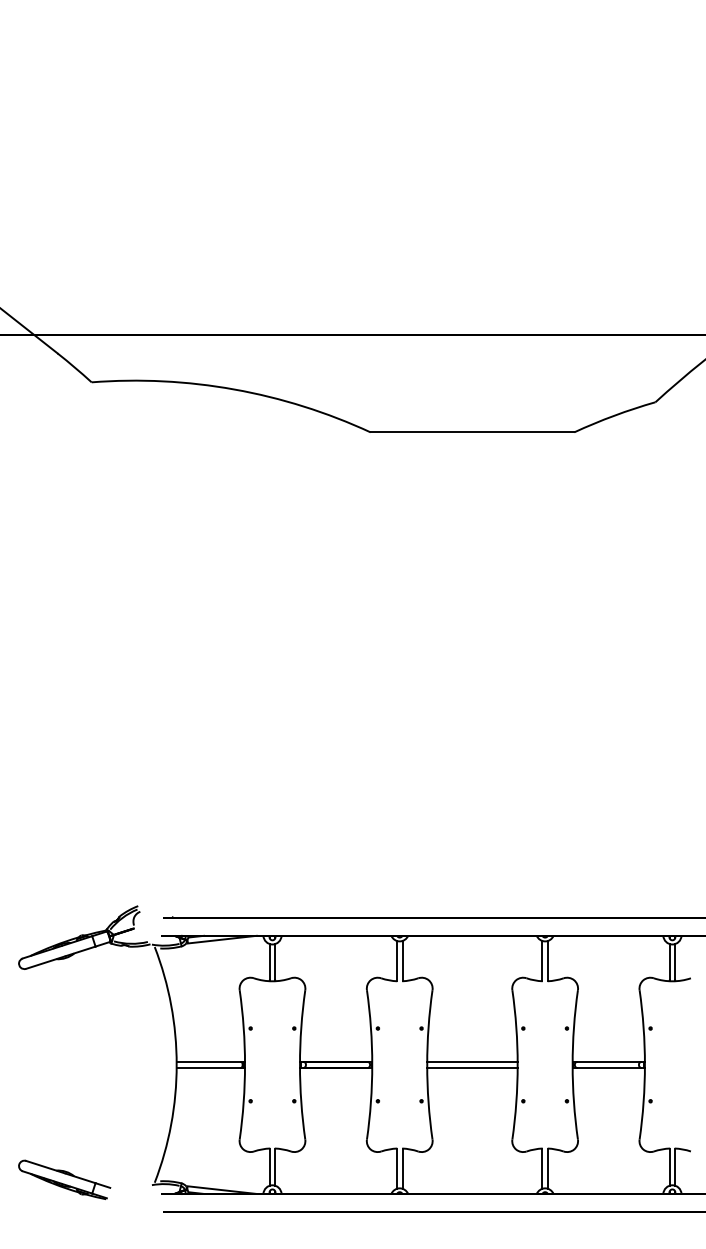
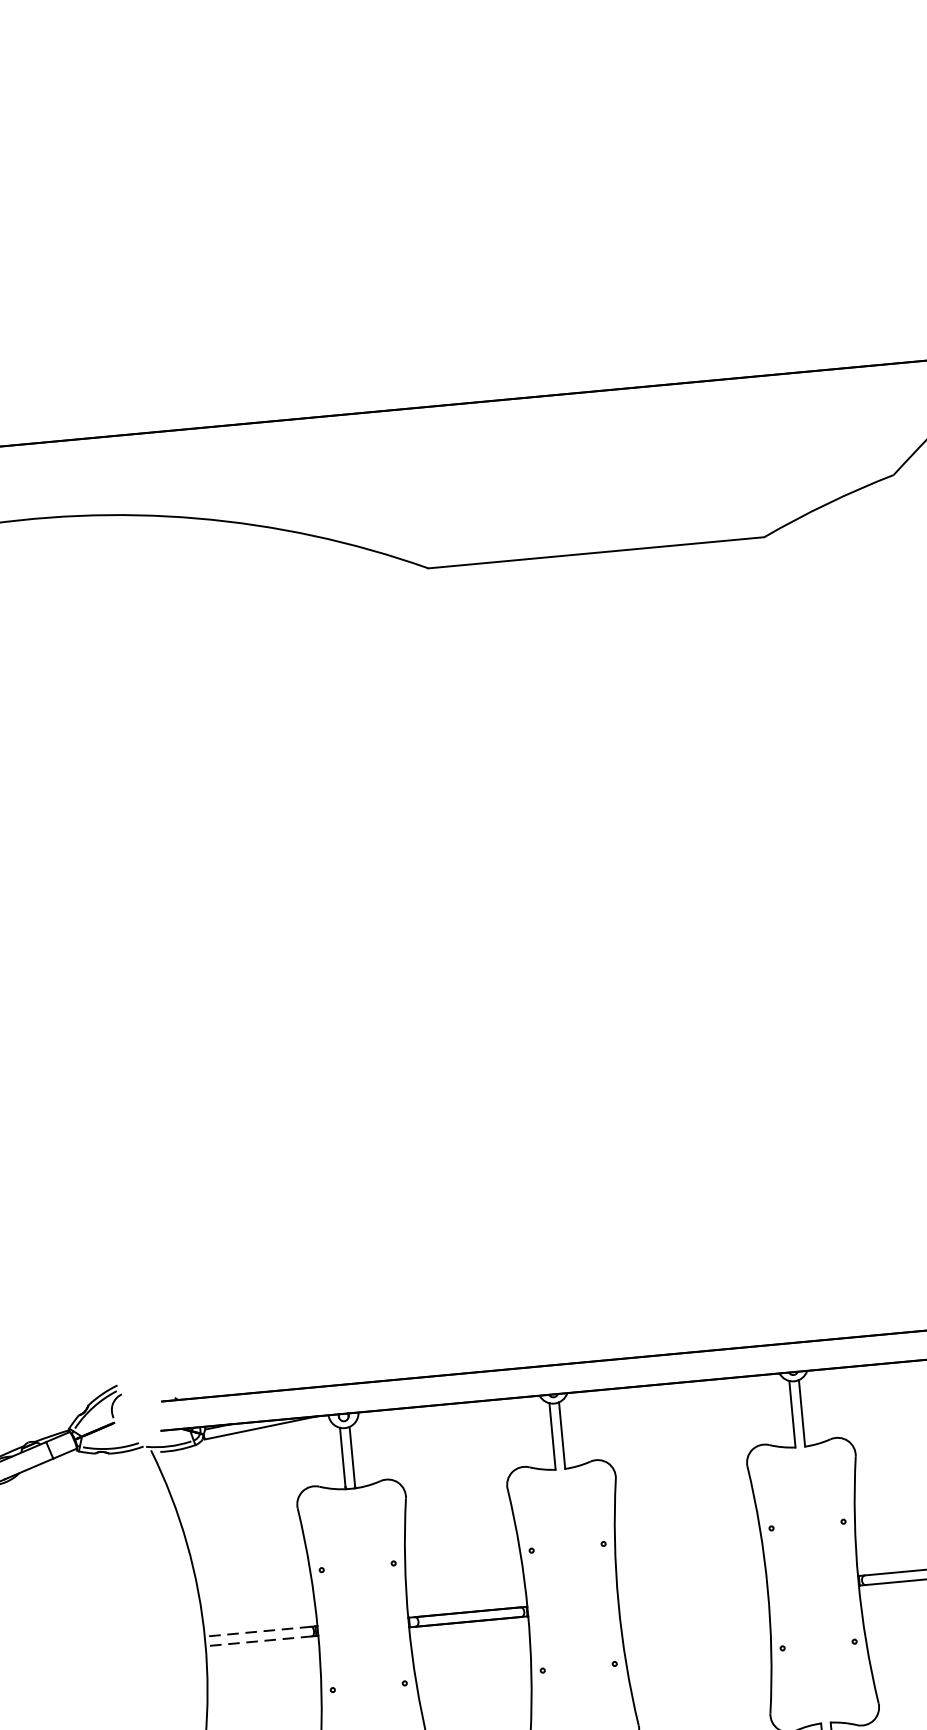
line: (208, 1061) -> (257, 1630), solid -> dashed
line: (472, 1062) -> (692, 1592), removed
line: (208, 1067) -> (258, 1640), solid -> dashed
line: (472, 1067) -> (693, 1600), removed

